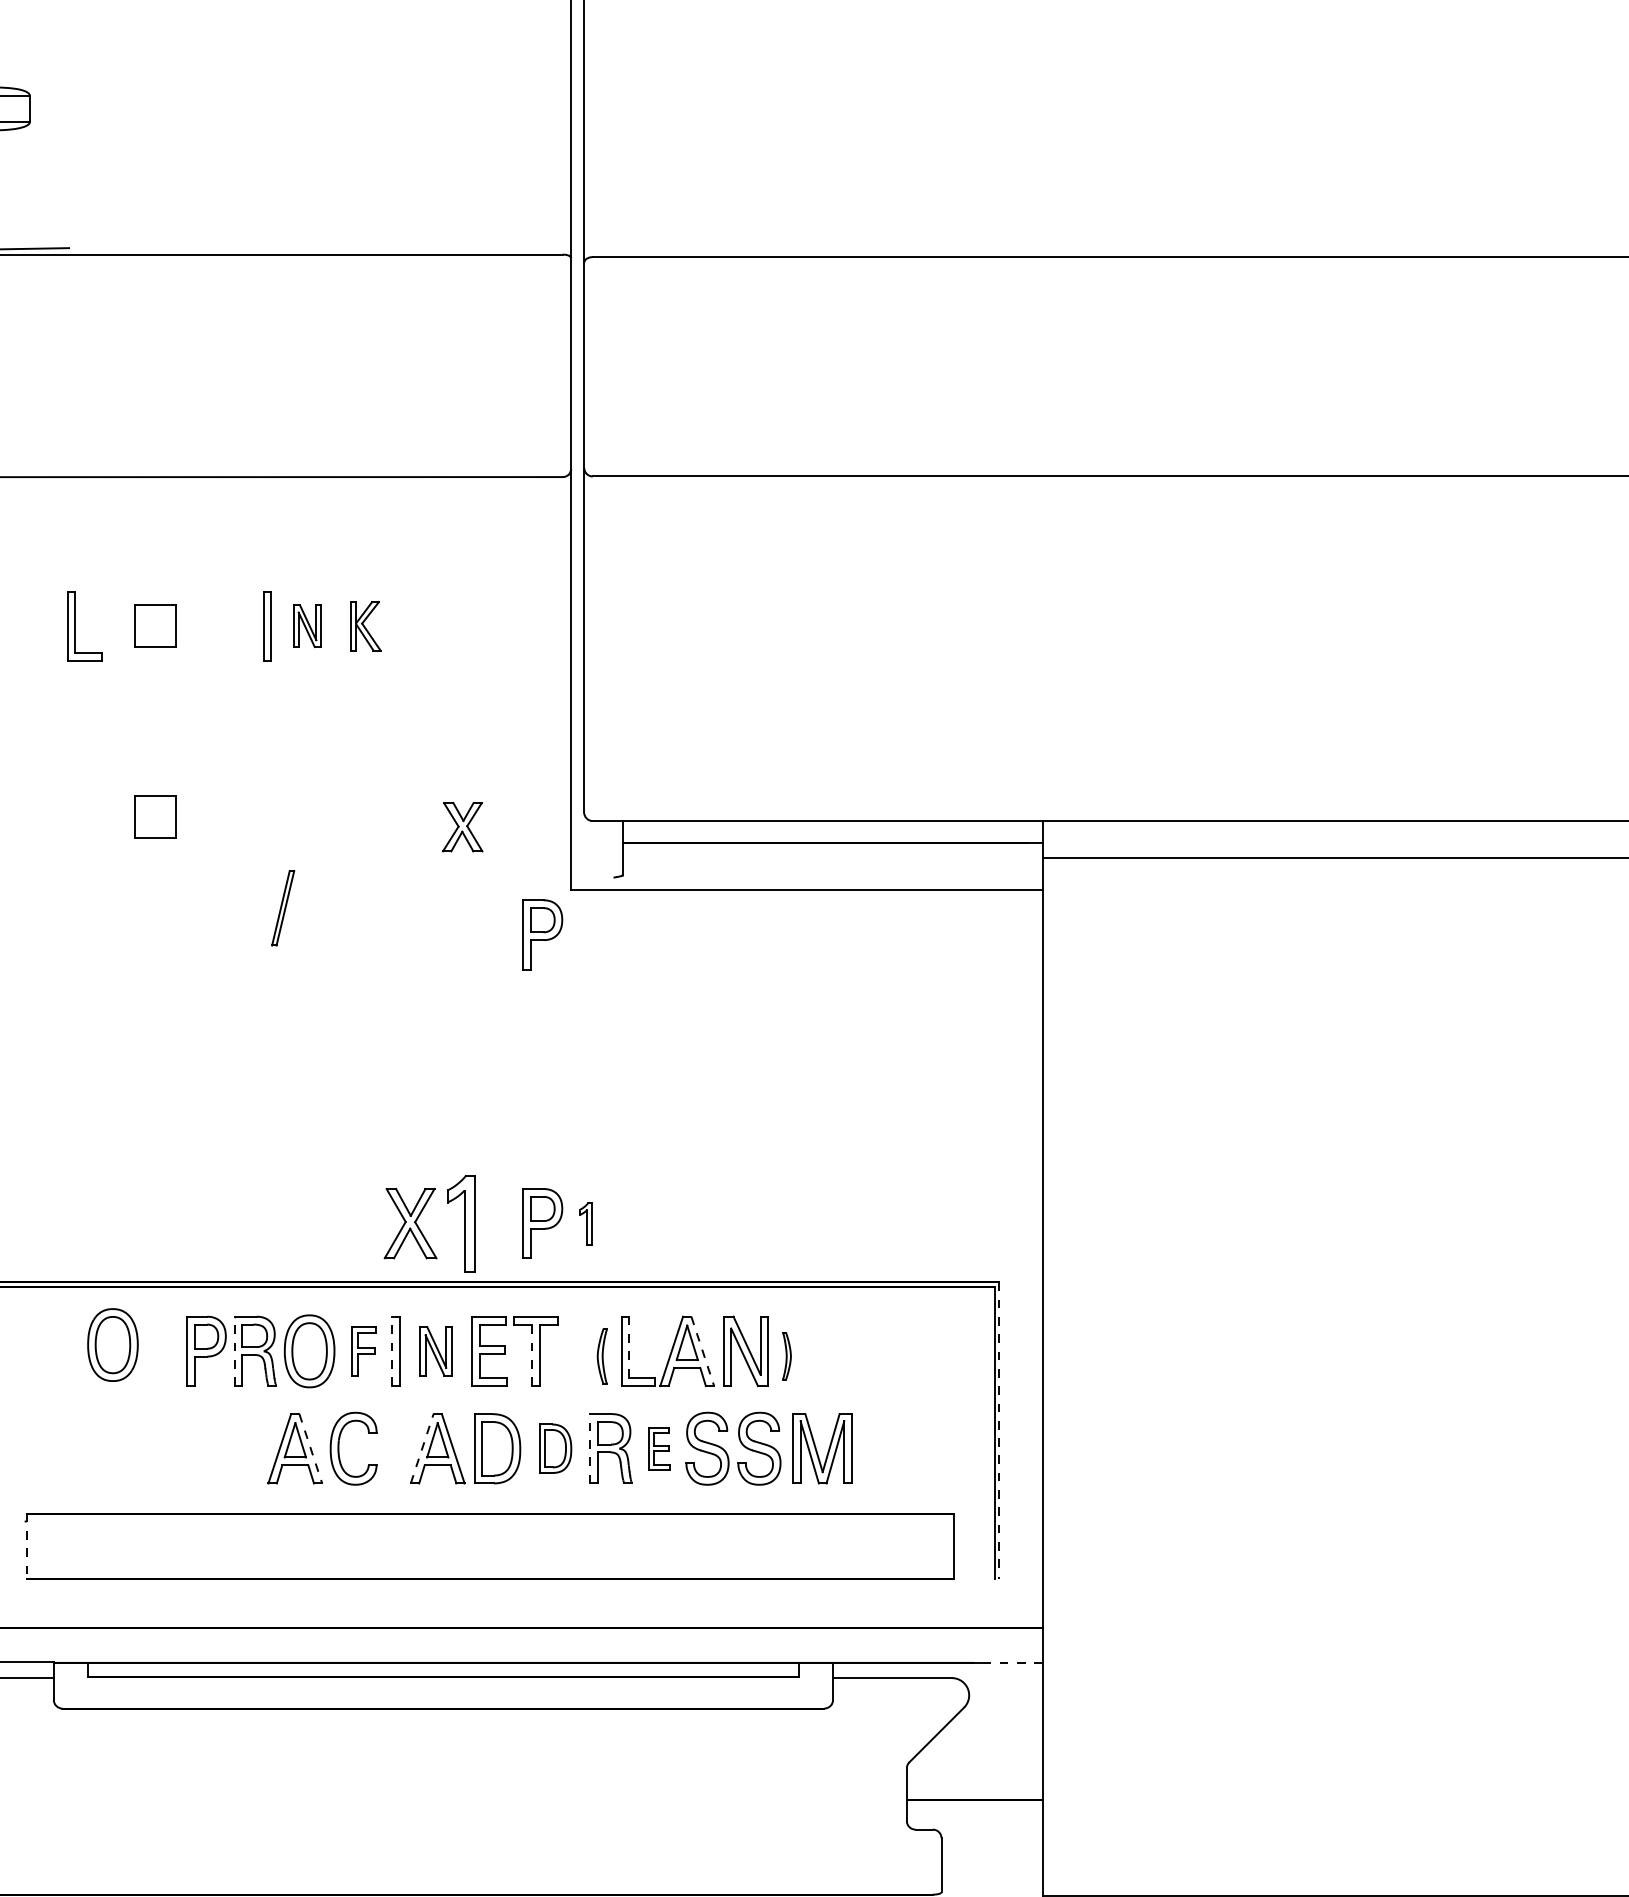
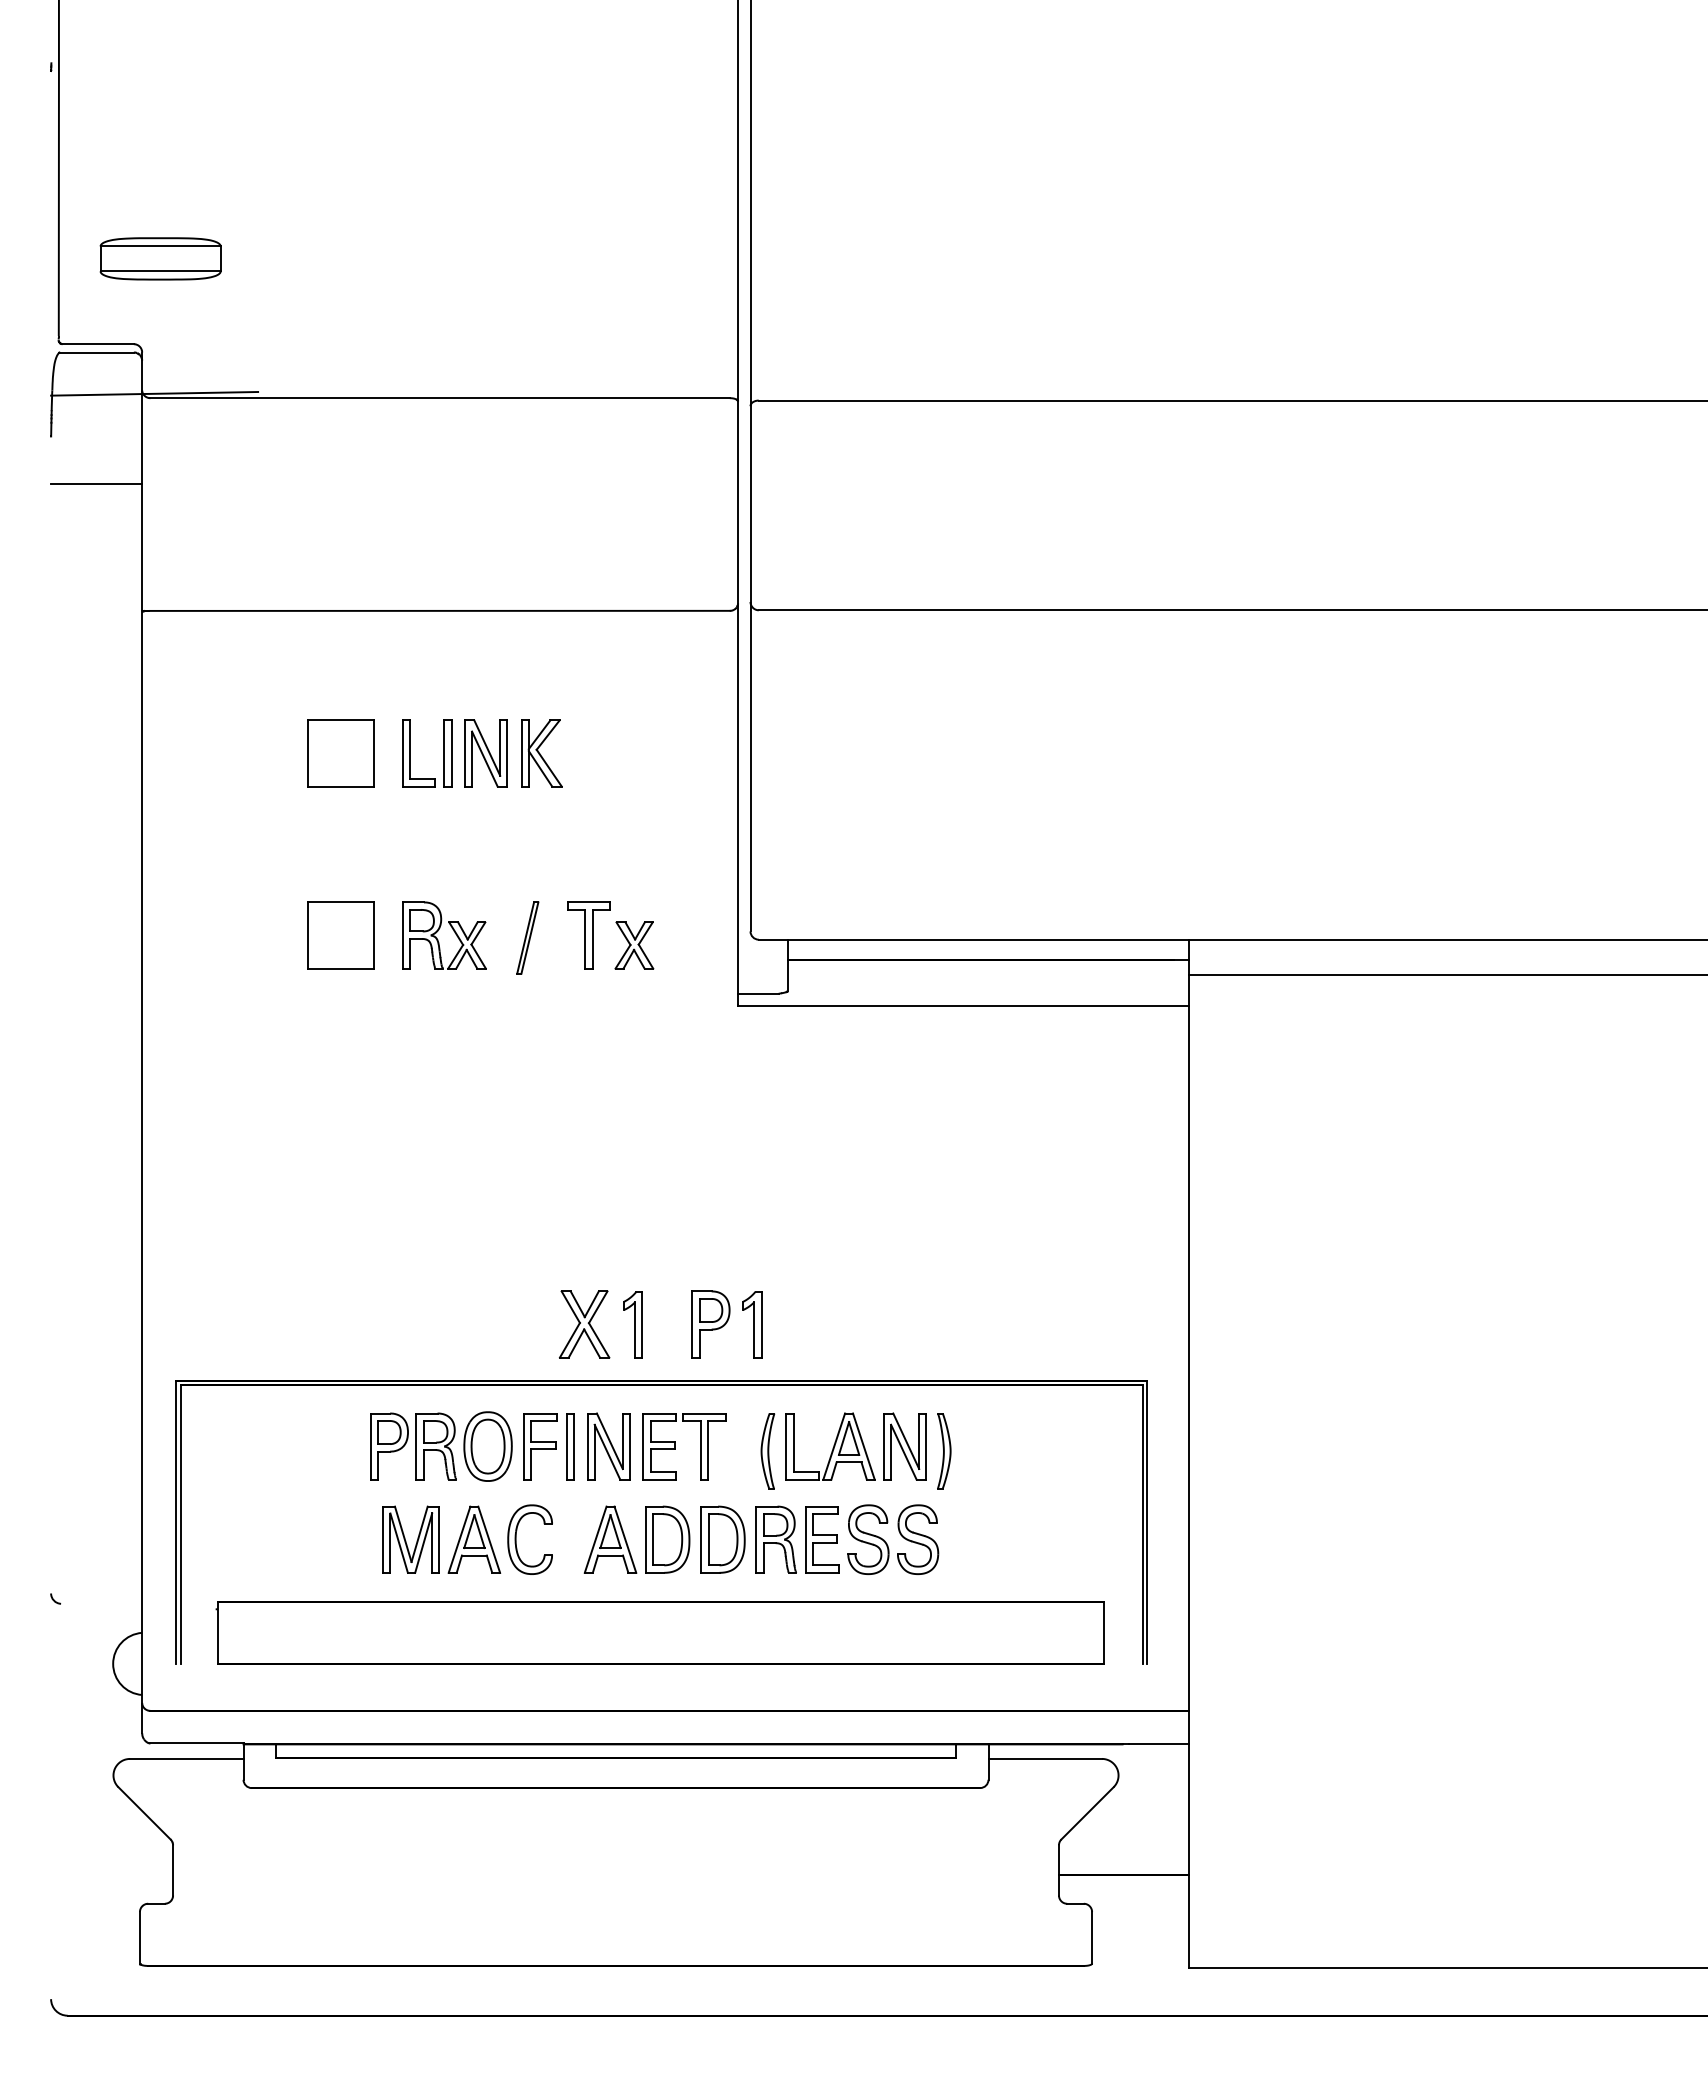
part: (75, 626) -> (410, 753), moved
part: (155, 626) -> (340, 753), size x1.67
part: (306, 626) -> (485, 753), size x1.67
part: (365, 626) -> (541, 753), size x1.43
part: (257, 812) -> (438, 931), added
part: (155, 816) -> (340, 935), size x1.67
part: (414, 816) -> (588, 935), added
line: (592, 877) -> (758, 993), added
part: (282, 907) -> (527, 937), moved
part: (542, 934) -> (710, 1048), removed
part: (460, 1223) -> (632, 1324), size x0.71
part: (586, 1223) -> (752, 1324), size x1.67
part: (112, 1344) -> (299, 1440), removed
line: (629, 1348) -> (793, 1443), dashed -> solid
line: (234, 1351) -> (416, 1446), dashed -> solid
part: (364, 1351) -> (540, 1446), size x1.43
line: (391, 1351) -> (566, 1446), dashed -> solid
part: (435, 1351) -> (608, 1446), size x1.43
line: (702, 1351) -> (863, 1446), dashed -> solid
line: (531, 1354) -> (700, 1449), dashed -> solid
part: (601, 1356) -> (767, 1451), size x1.43
part: (787, 1356) -> (944, 1451), size x1.67
line: (999, 1430) -> (1147, 1522), dashed -> solid
line: (311, 1448) -> (489, 1539), dashed -> solid
line: (422, 1448) -> (595, 1539), dashed -> solid
part: (554, 1448) -> (722, 1539), size x1.43
line: (590, 1448) -> (756, 1539), dashed -> solid
part: (659, 1448) -> (822, 1539), size x1.67
part: (821, 1448) -> (410, 1539), moved
line: (26, 1546) -> (217, 1633), dashed -> solid
line: (1012, 1662) -> (1159, 1744), dashed -> solid

